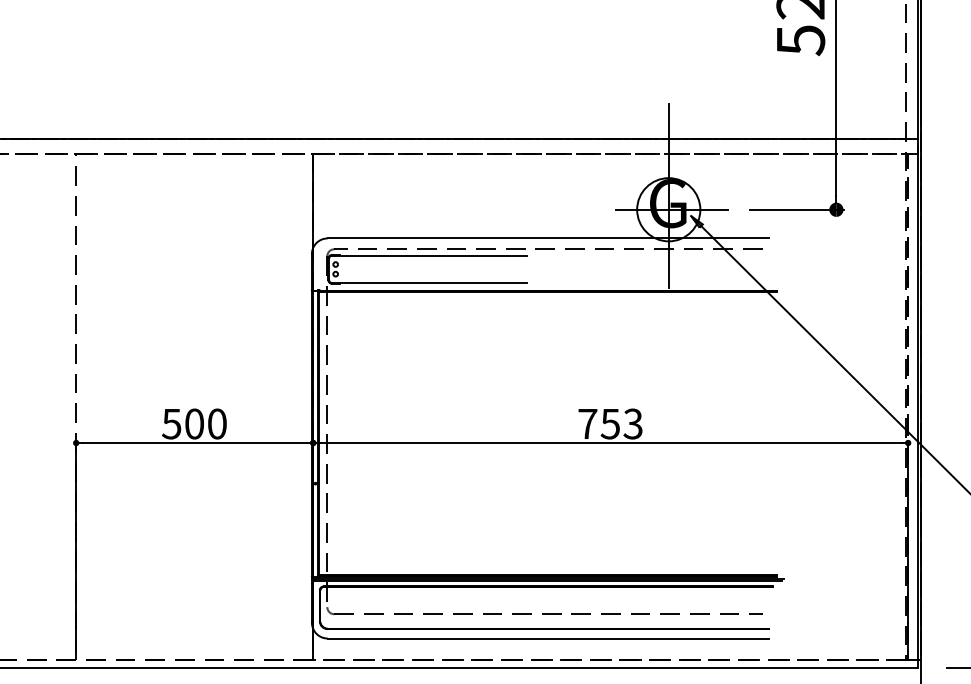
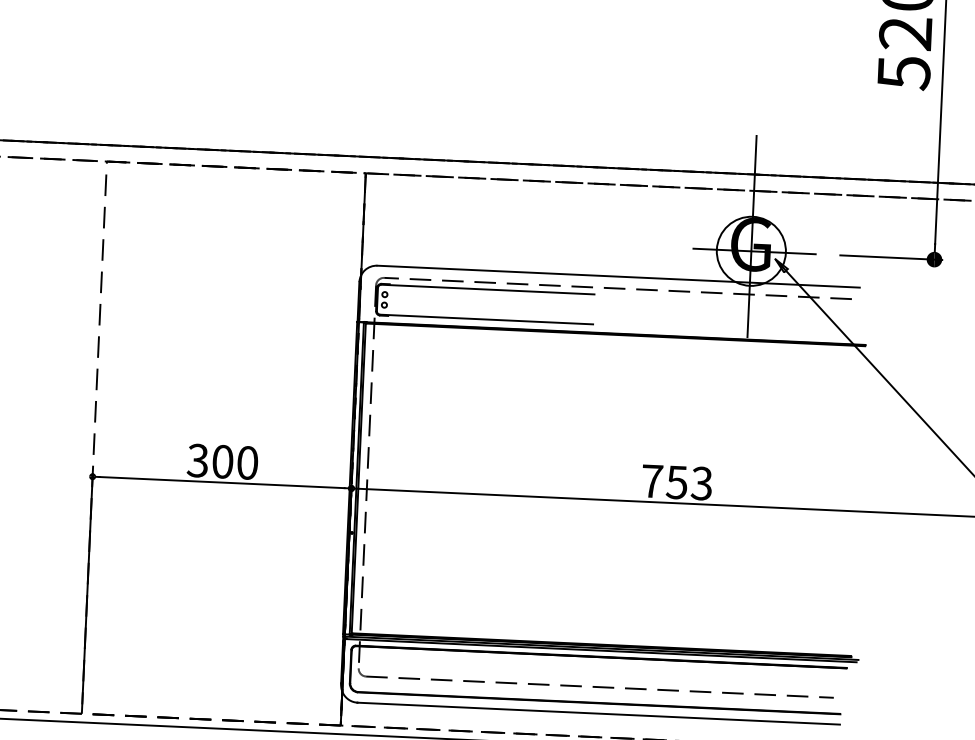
text: (171, 423) -> (197, 460), 500 -> 300

